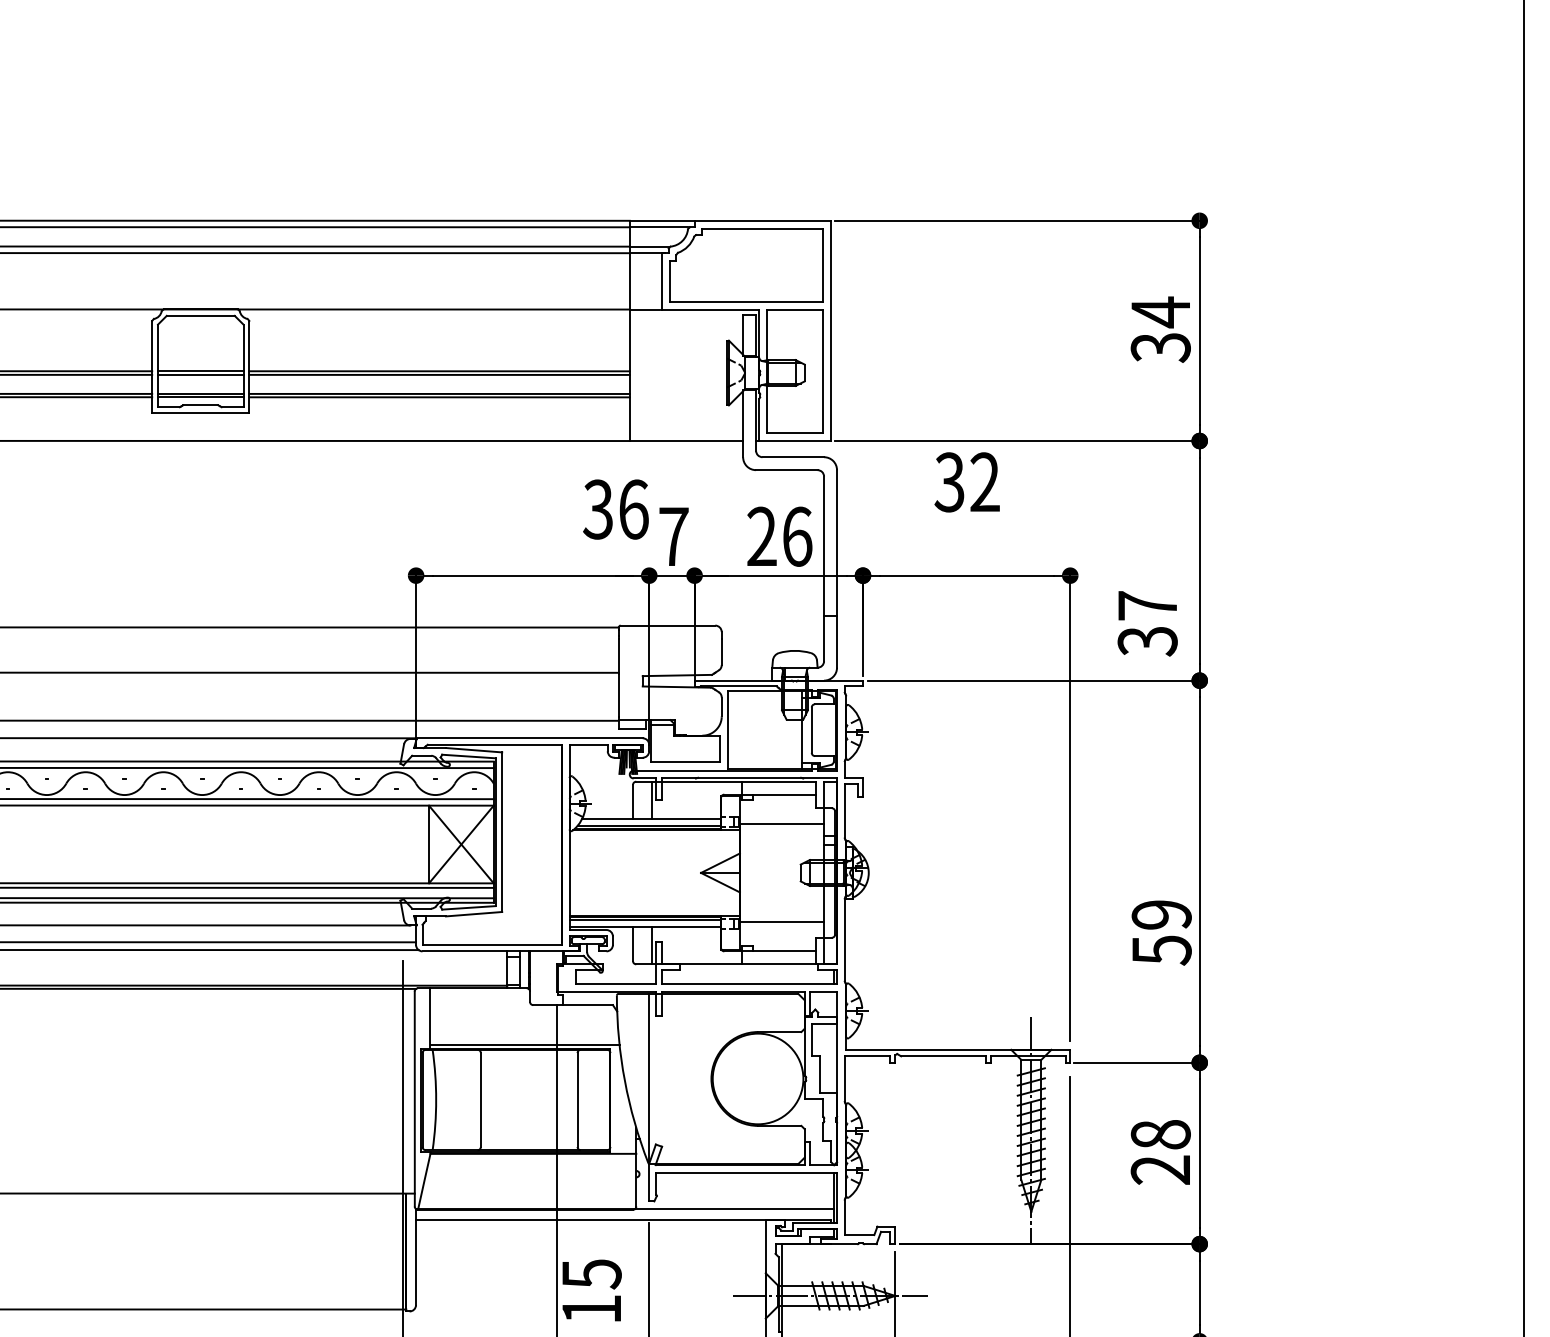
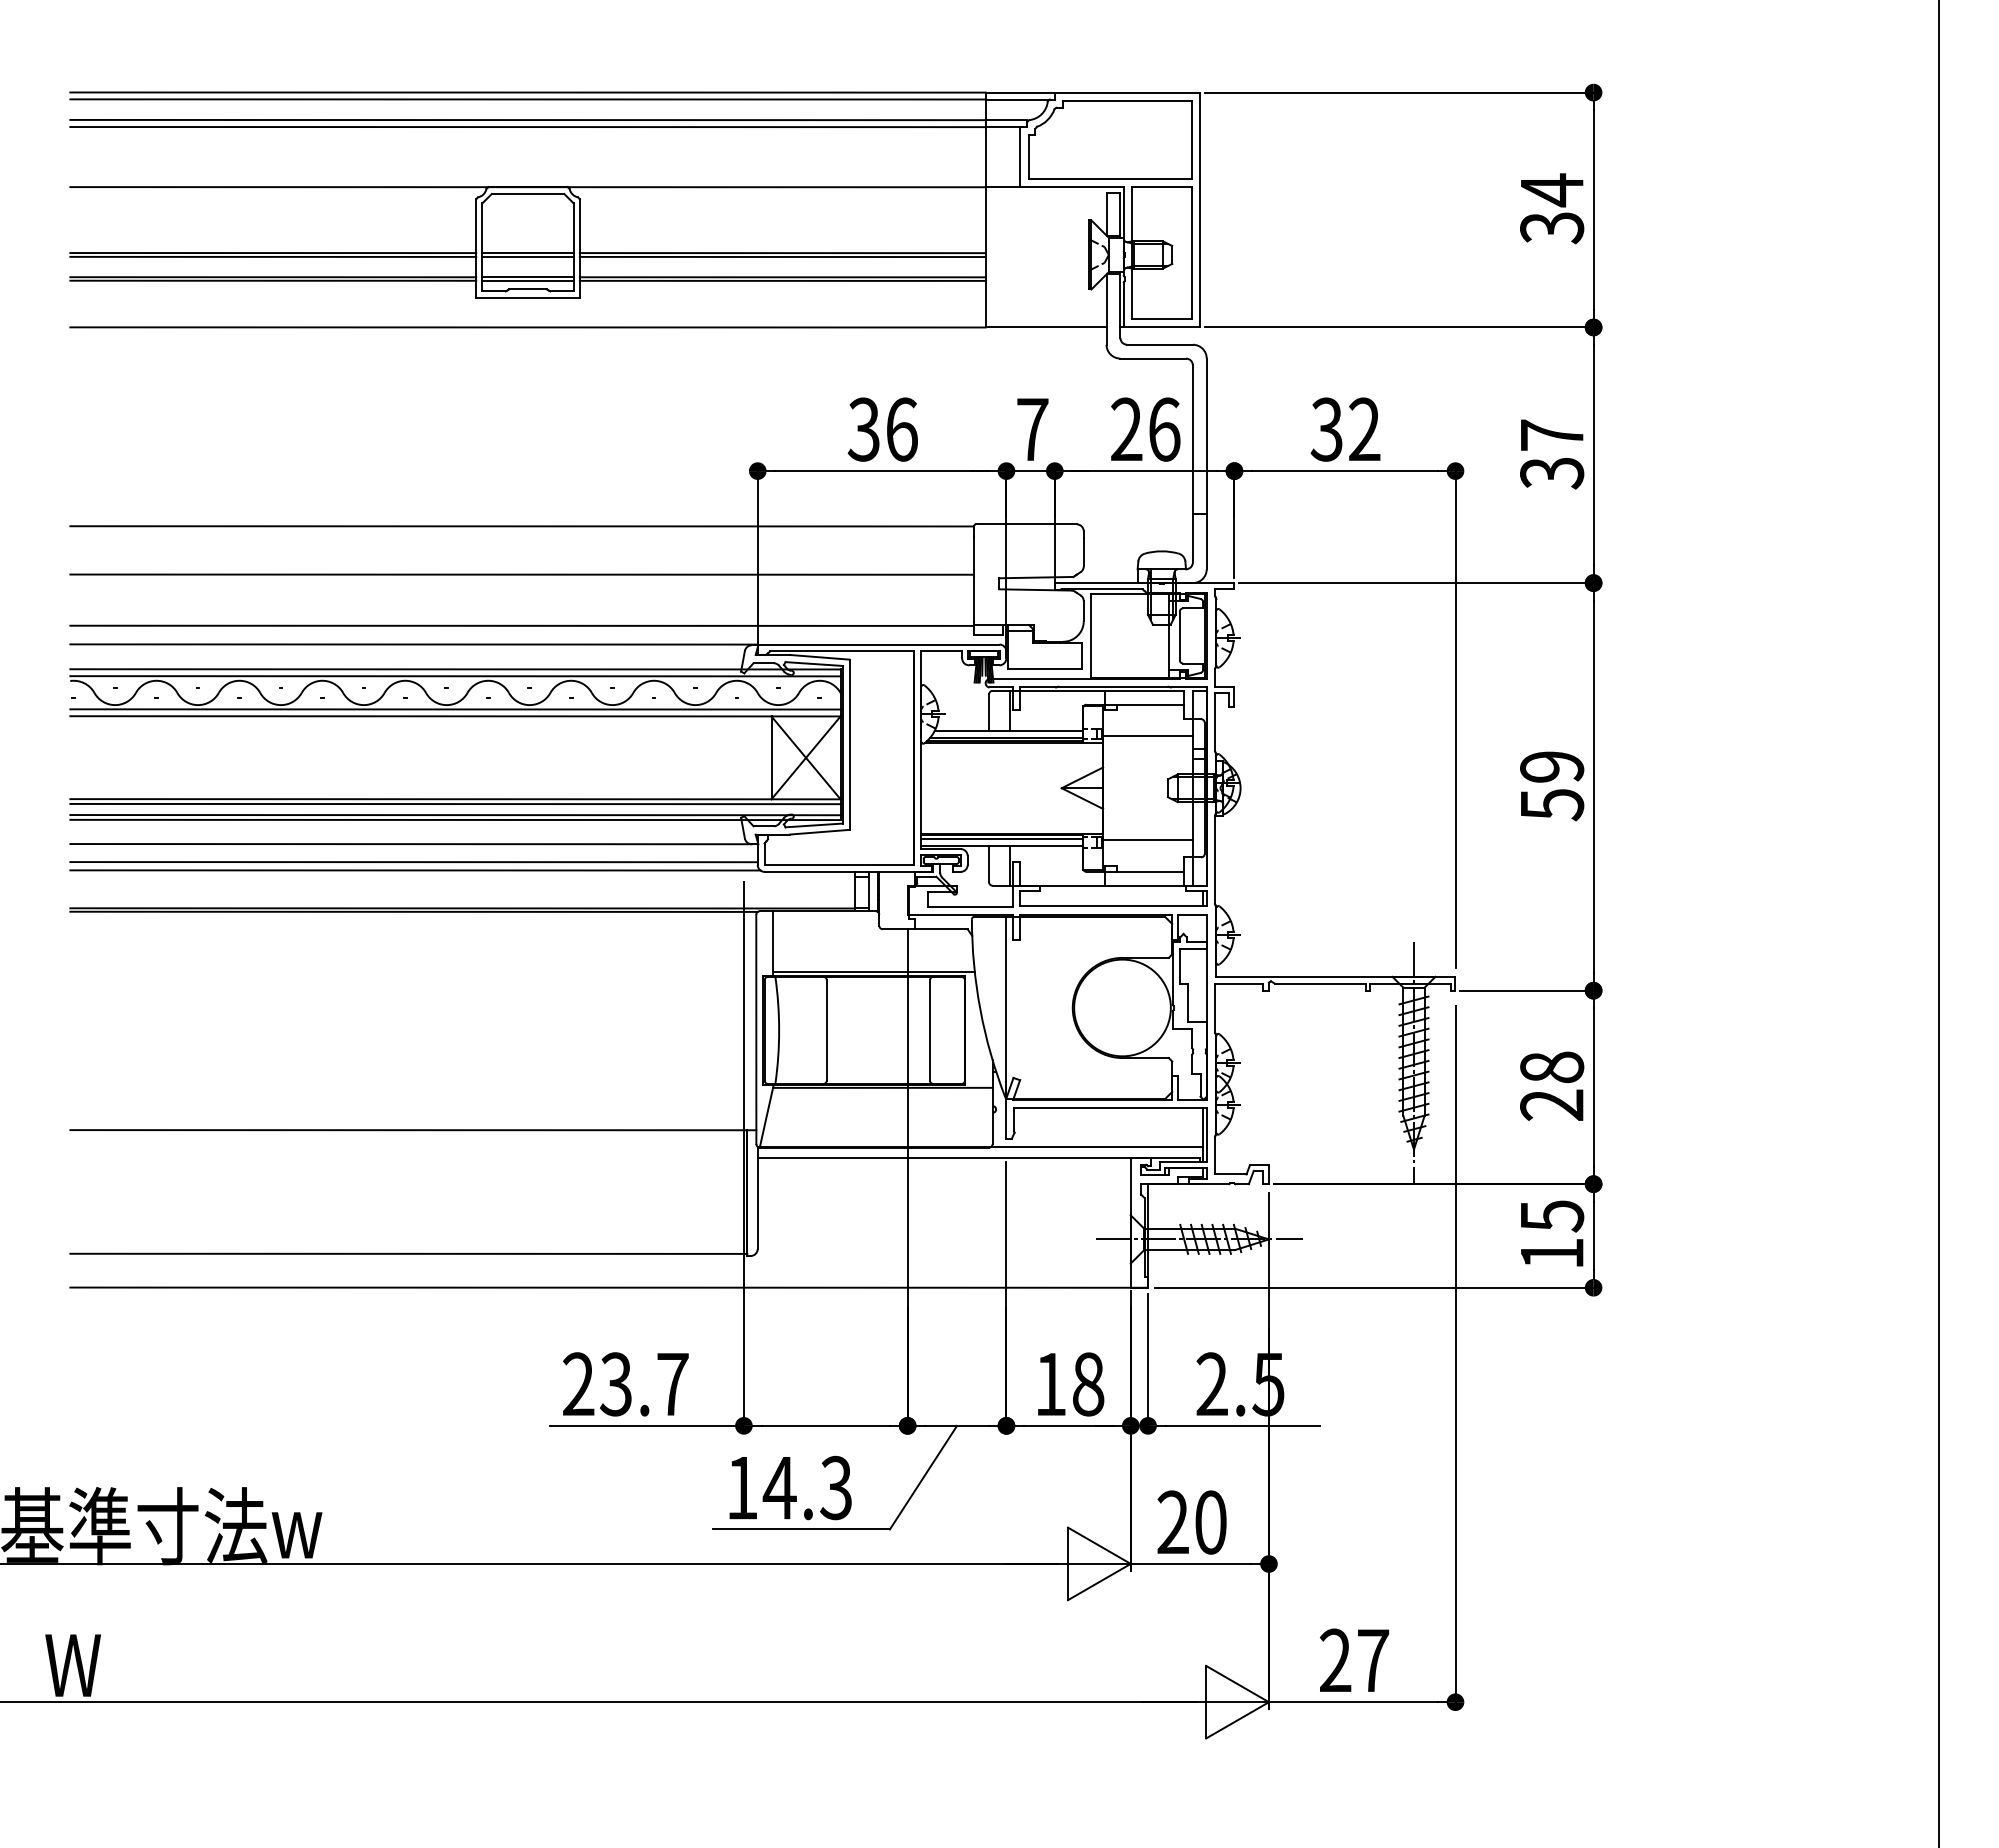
text: (967, 482) -> (1345, 429), moved
text: (615, 509) -> (882, 429), moved
text: (1148, 623) -> (1552, 454), moved
text: (1162, 933) -> (1552, 786), moved
text: (592, 1290) -> (1552, 1233), moved

